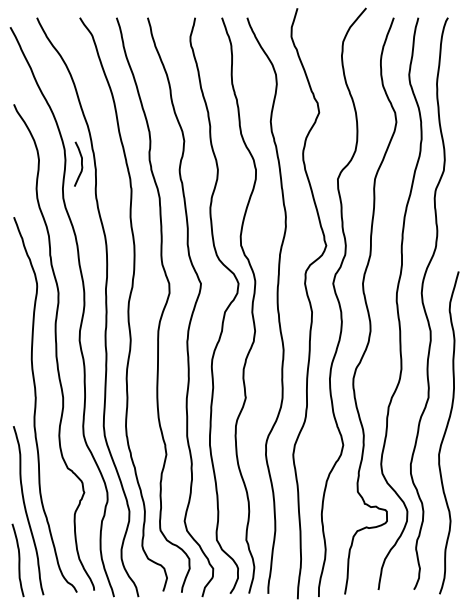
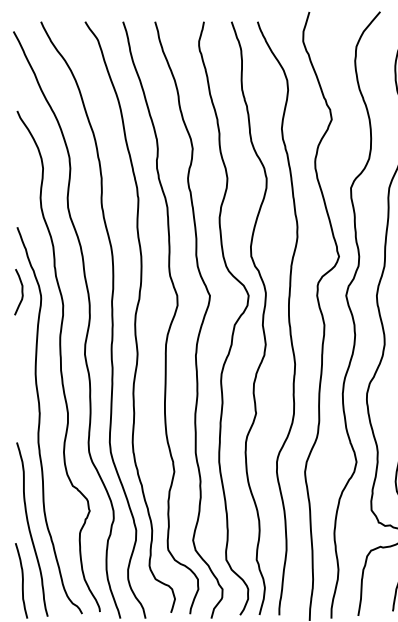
curve: (81, 163) -> (21, 291), moved

